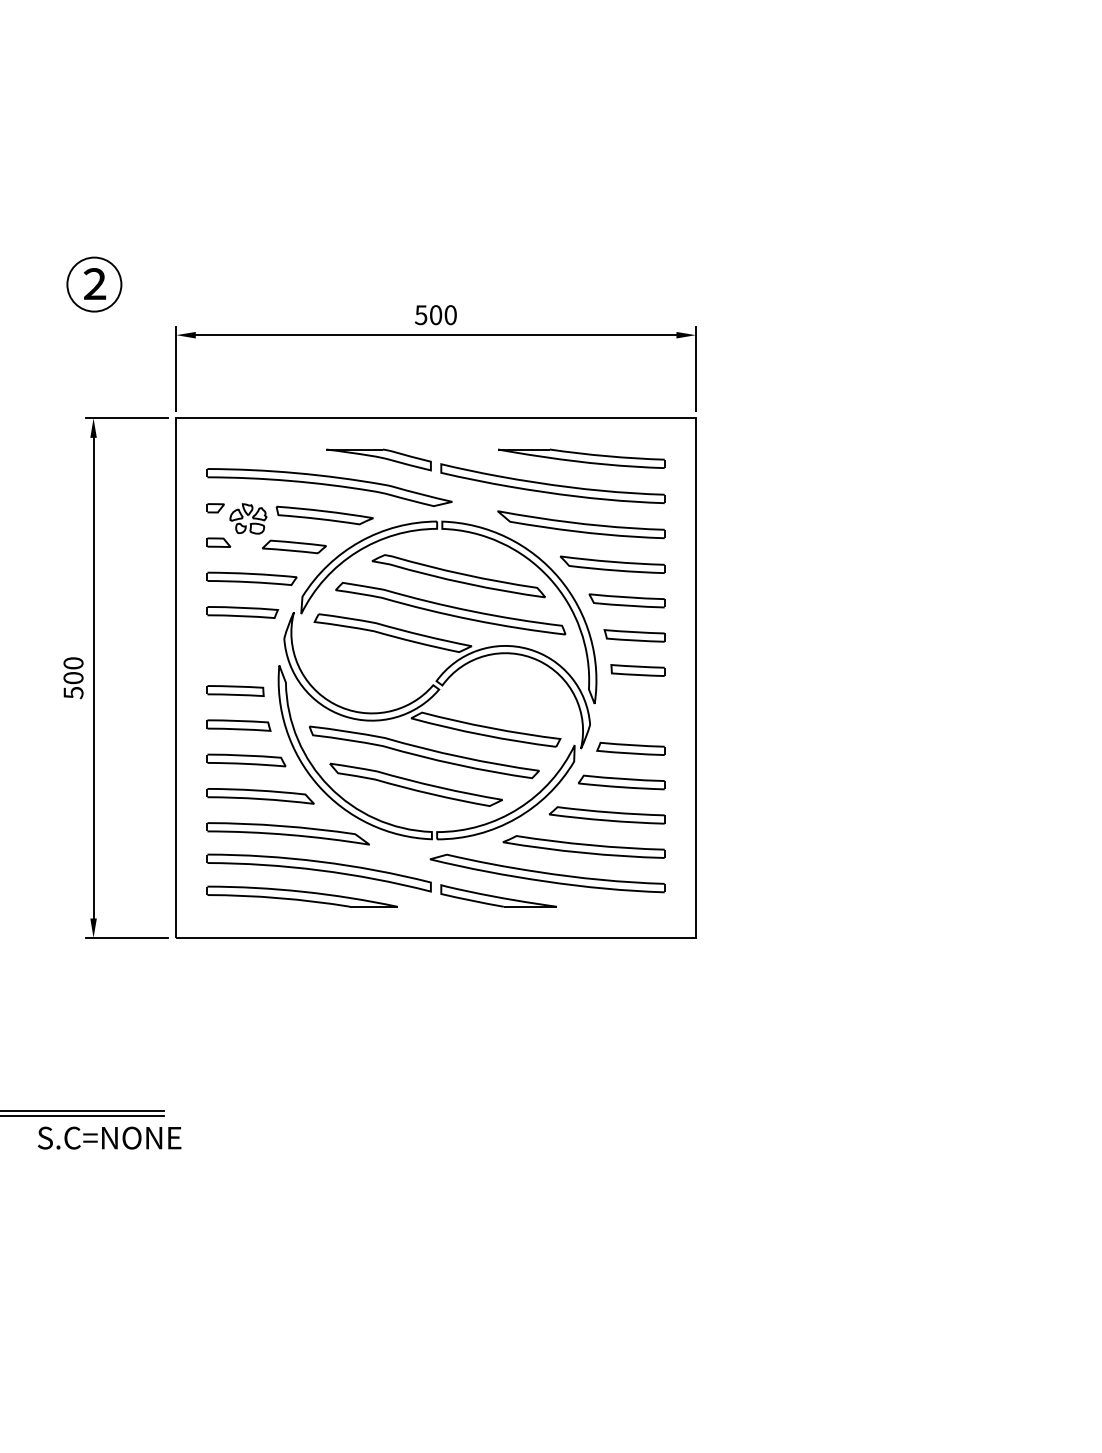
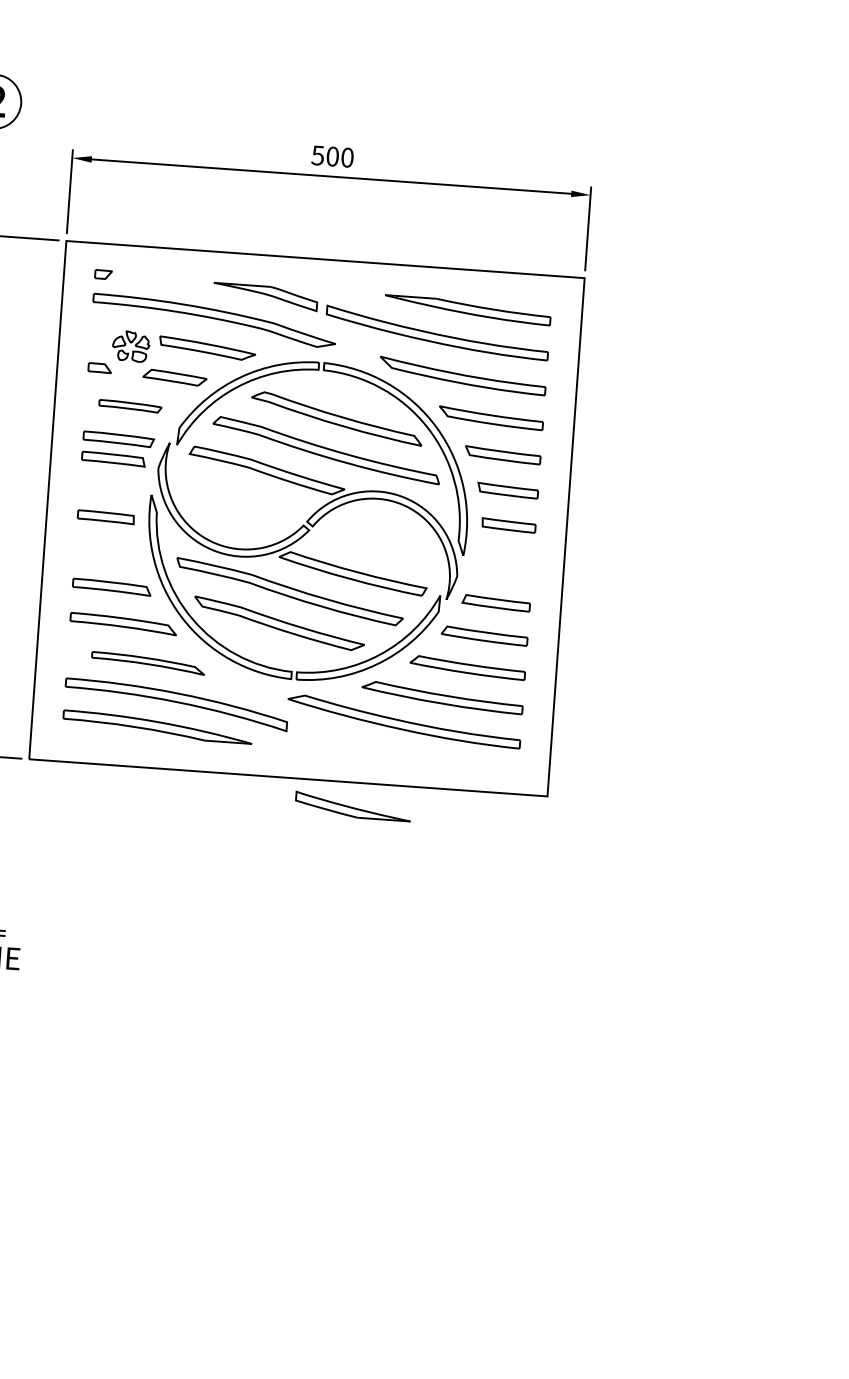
part: (215, 508) -> (103, 274), moved
part: (251, 578) -> (129, 406), size x0.7
part: (238, 725) -> (113, 459), moved
part: (287, 833) -> (147, 663), size x0.7
part: (498, 895) -> (352, 806), moved

